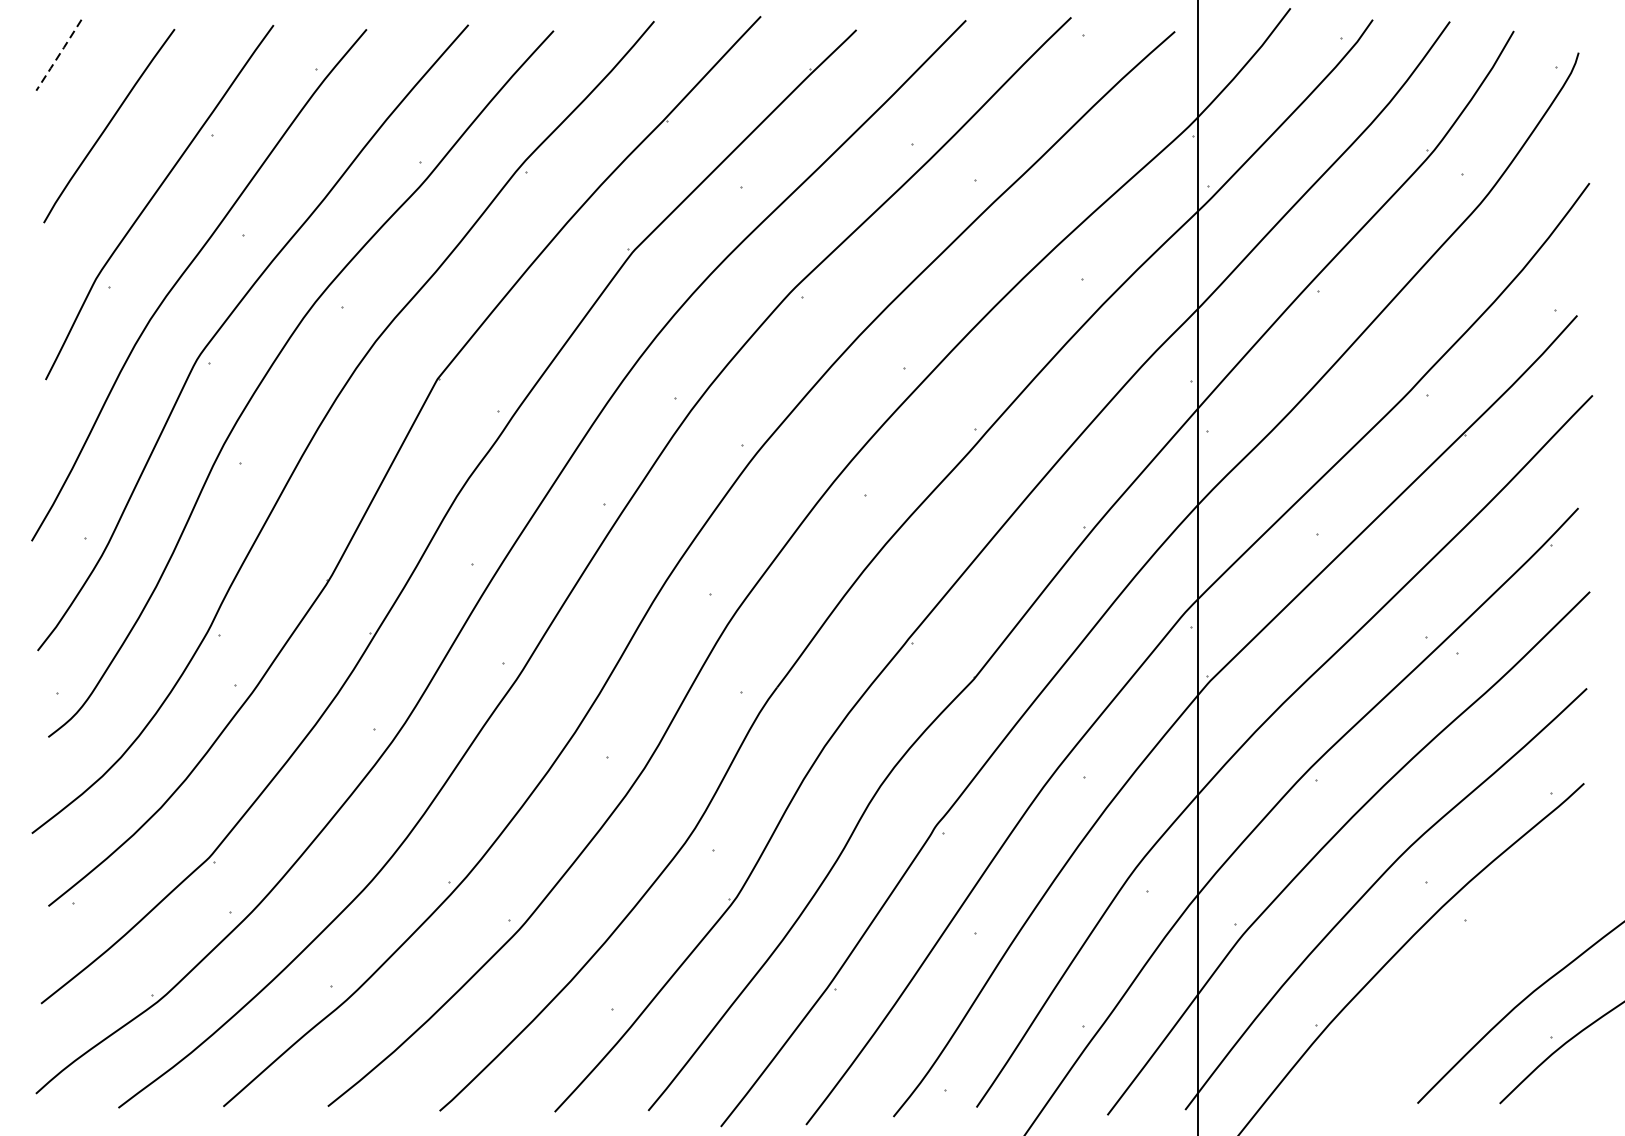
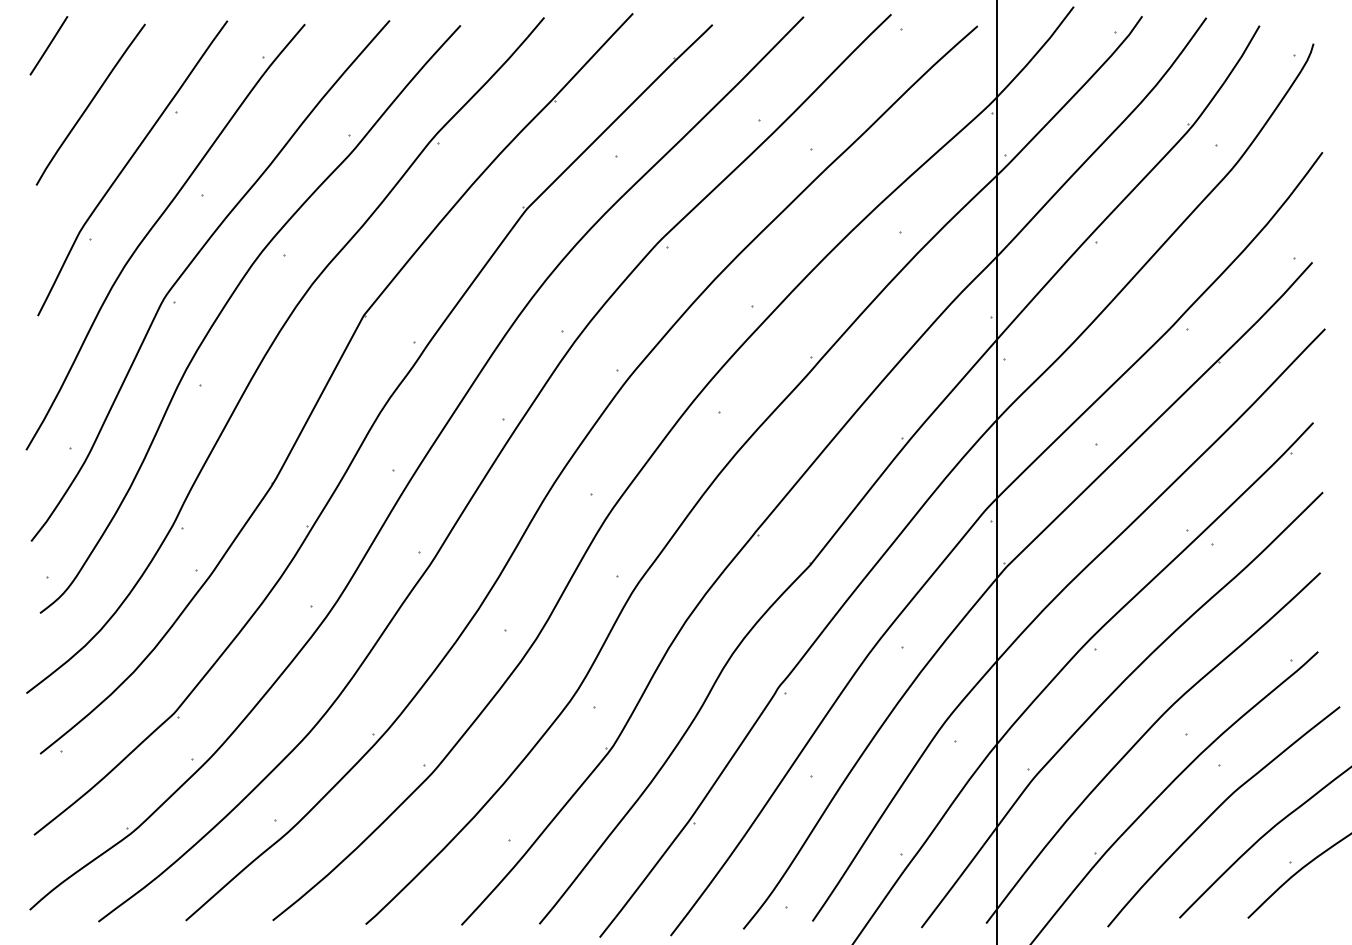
line: (58, 56) -> (48, 46), dashed -> solid
curve: (1463, 972) -> (1217, 809), added

